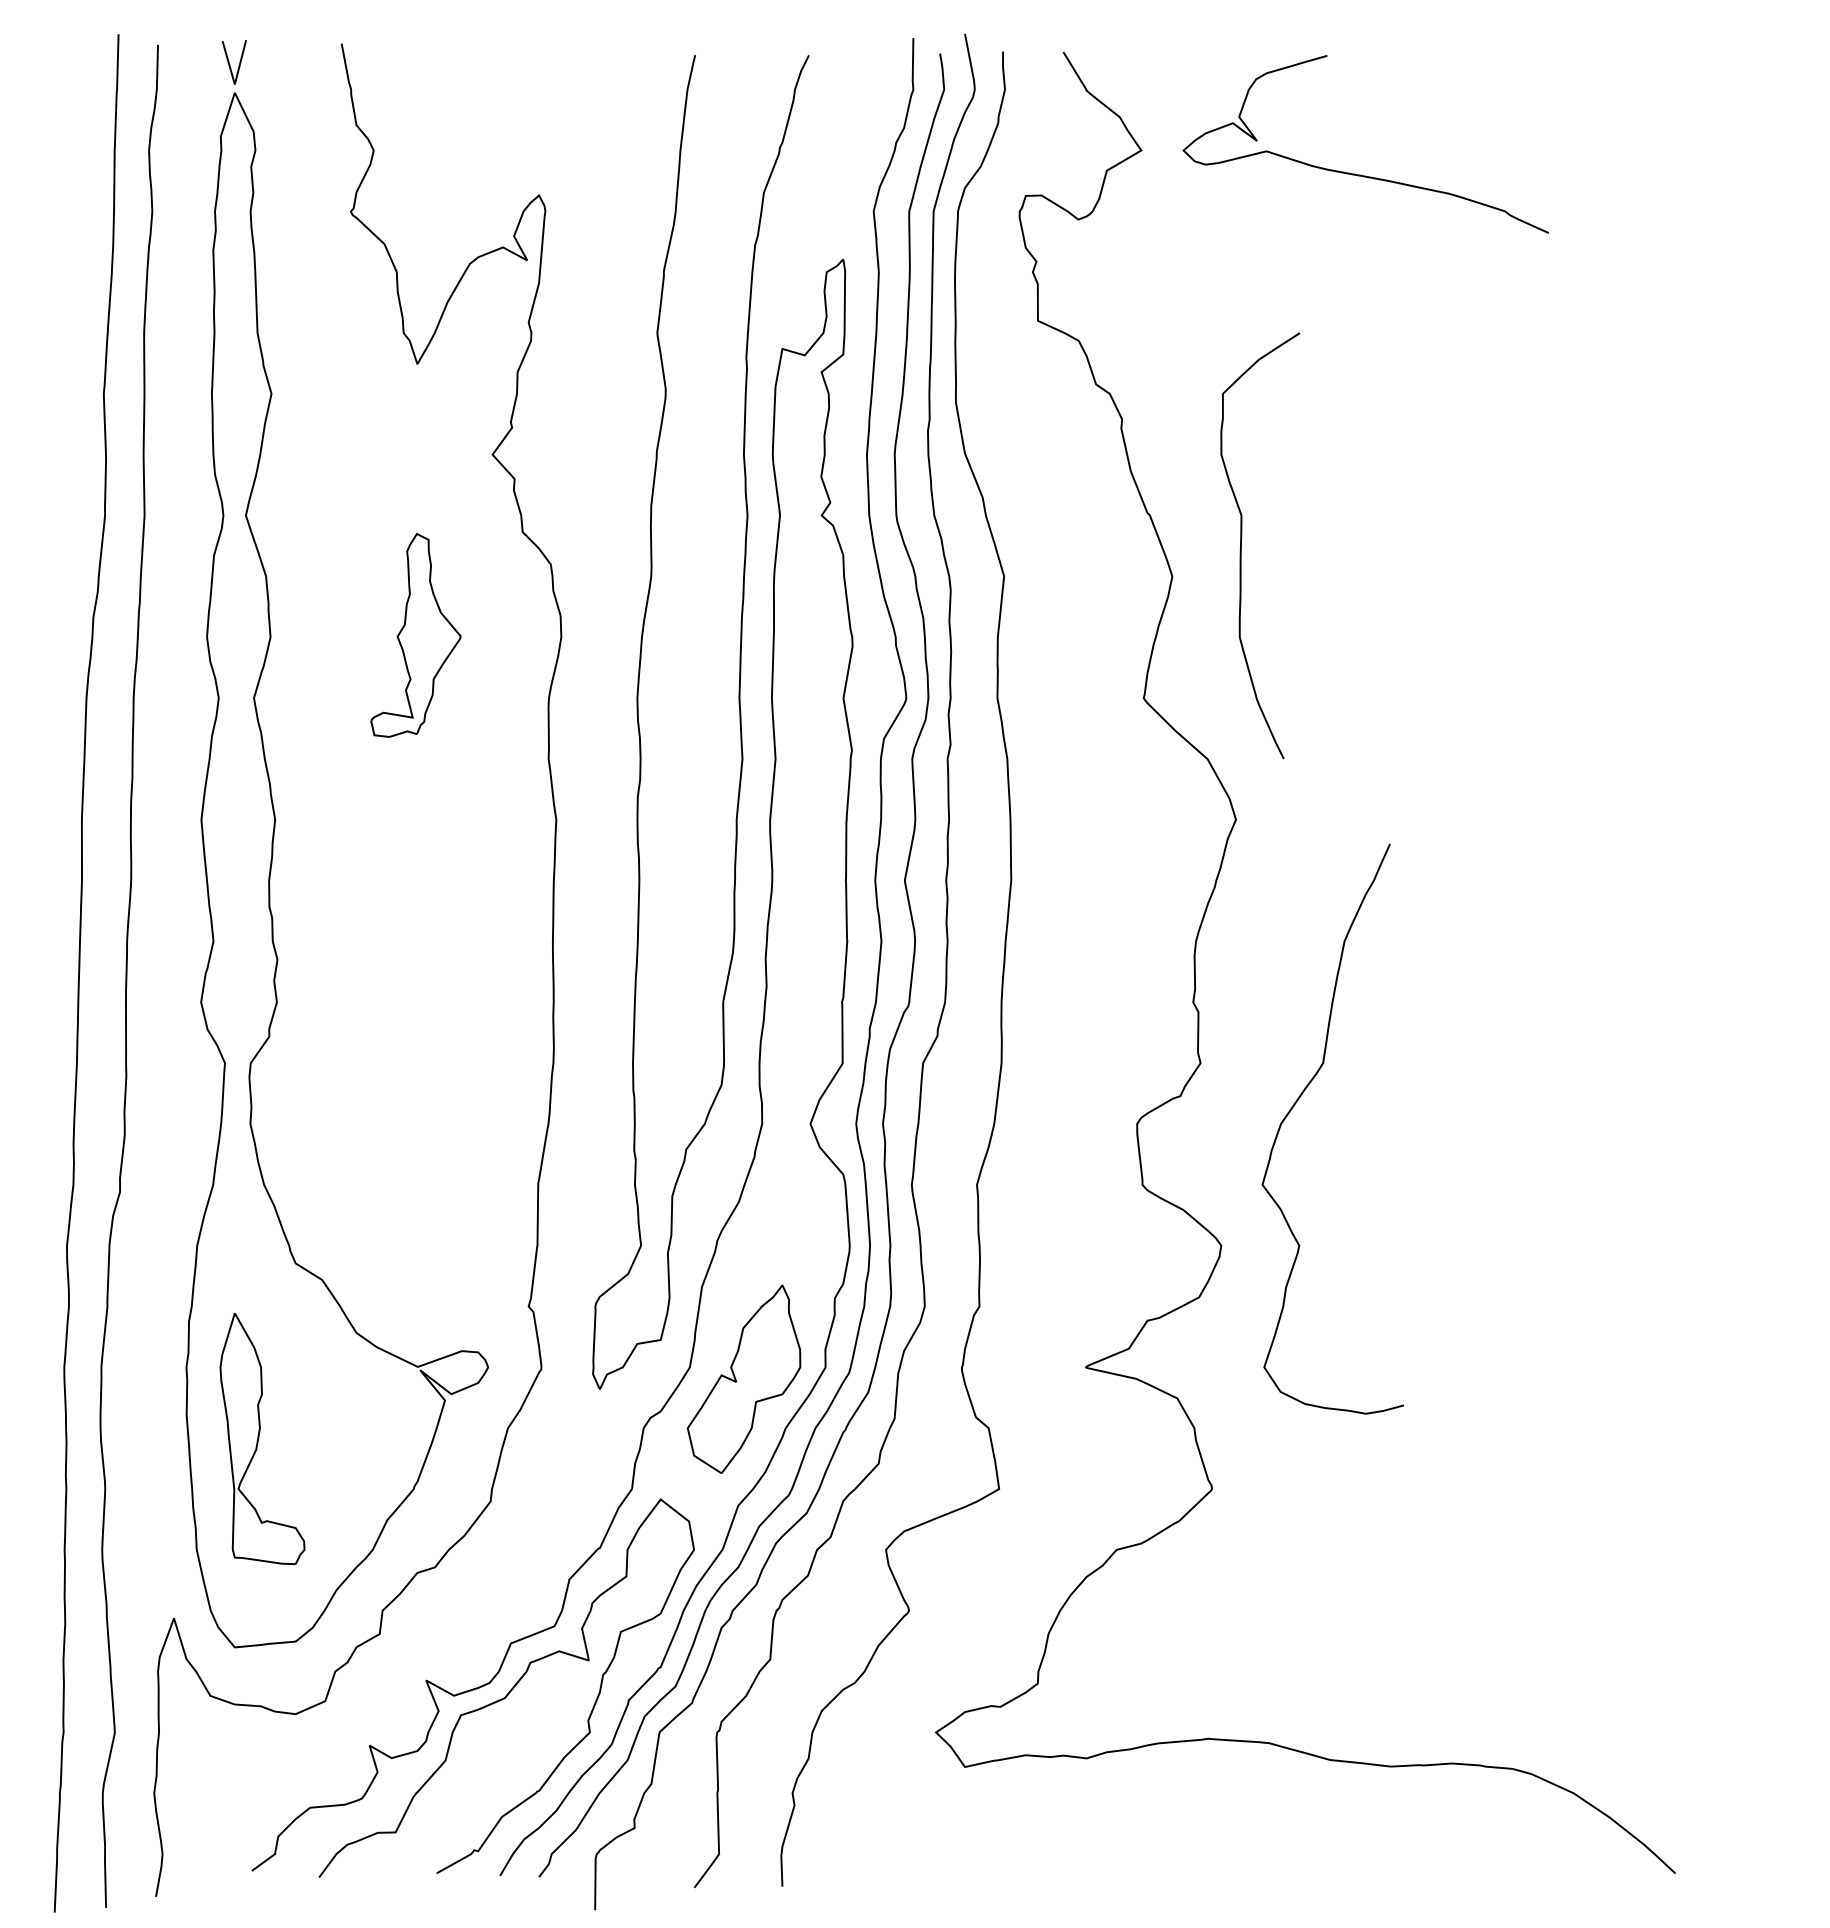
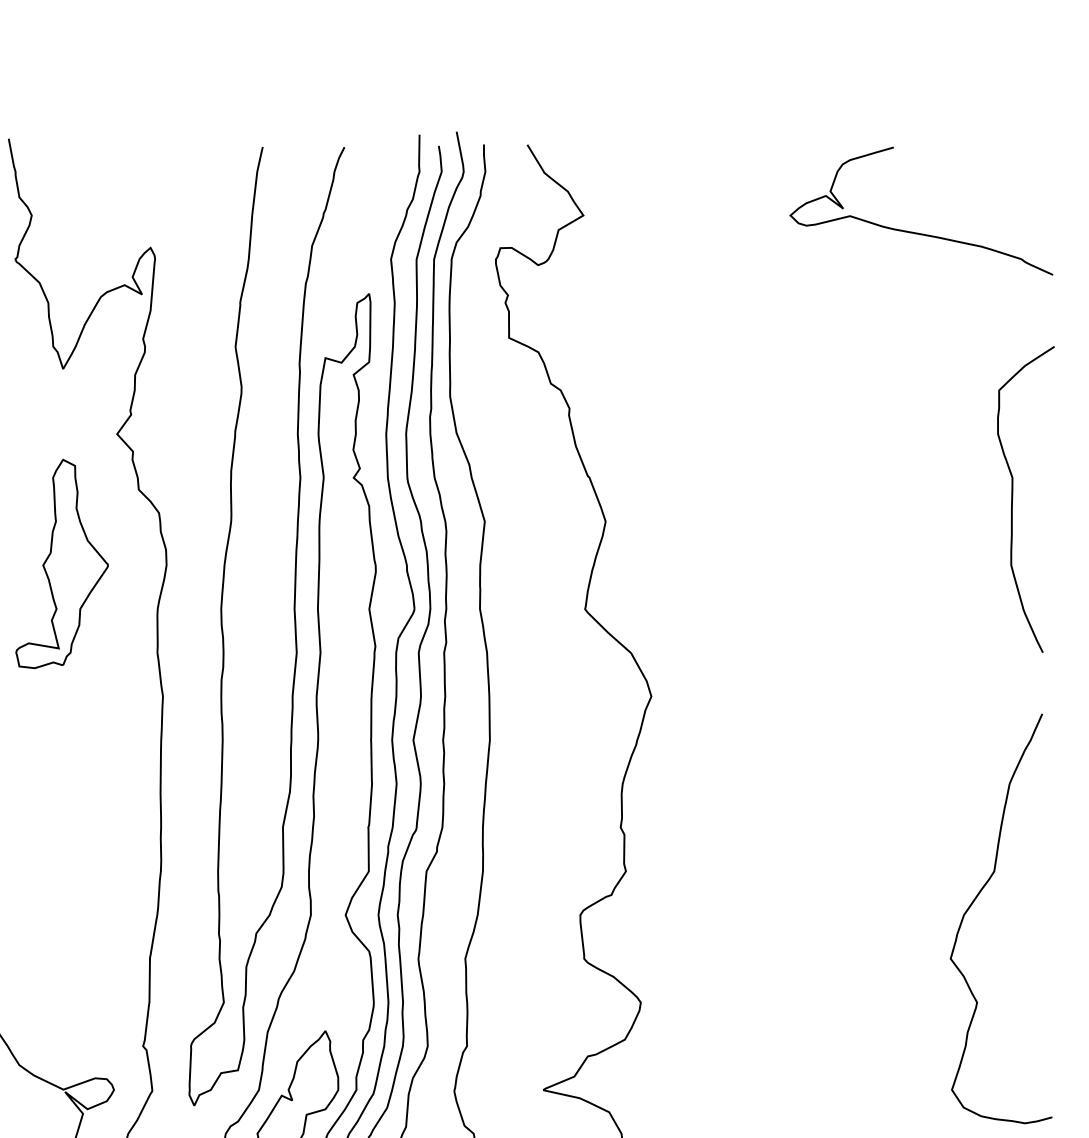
curve: (1360, 174) -> (917, 232), moved
curve: (1241, 545) -> (1012, 499), moved
part: (415, 635) -> (61, 564), size x1.43
curve: (1296, 1103) -> (975, 900), moved

